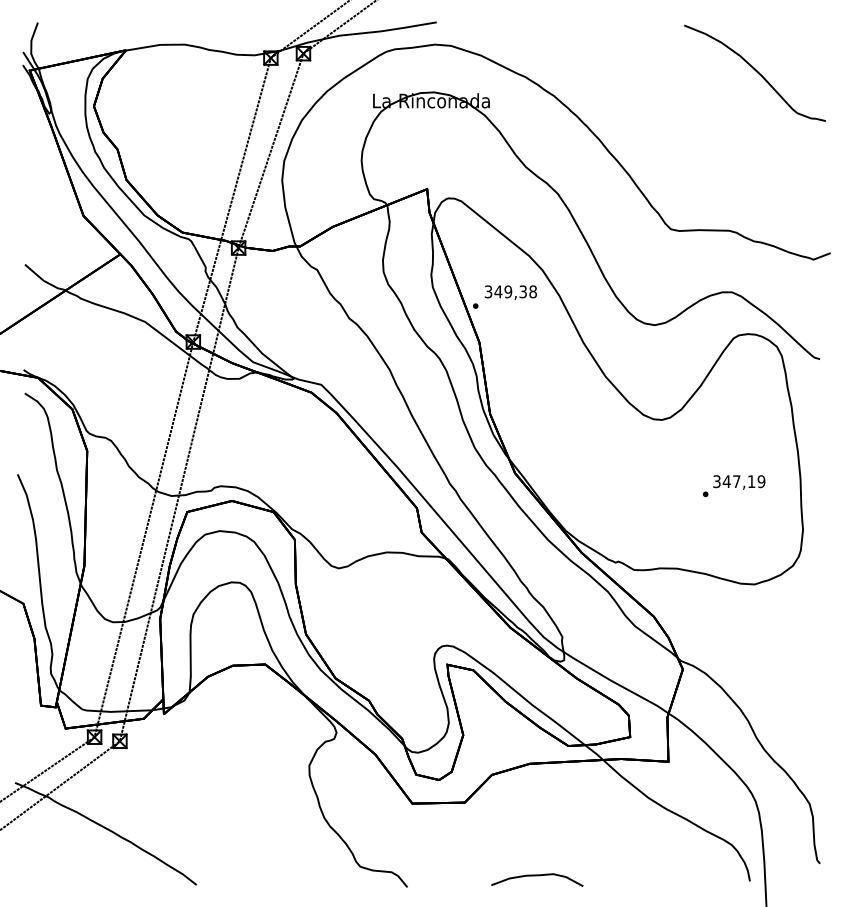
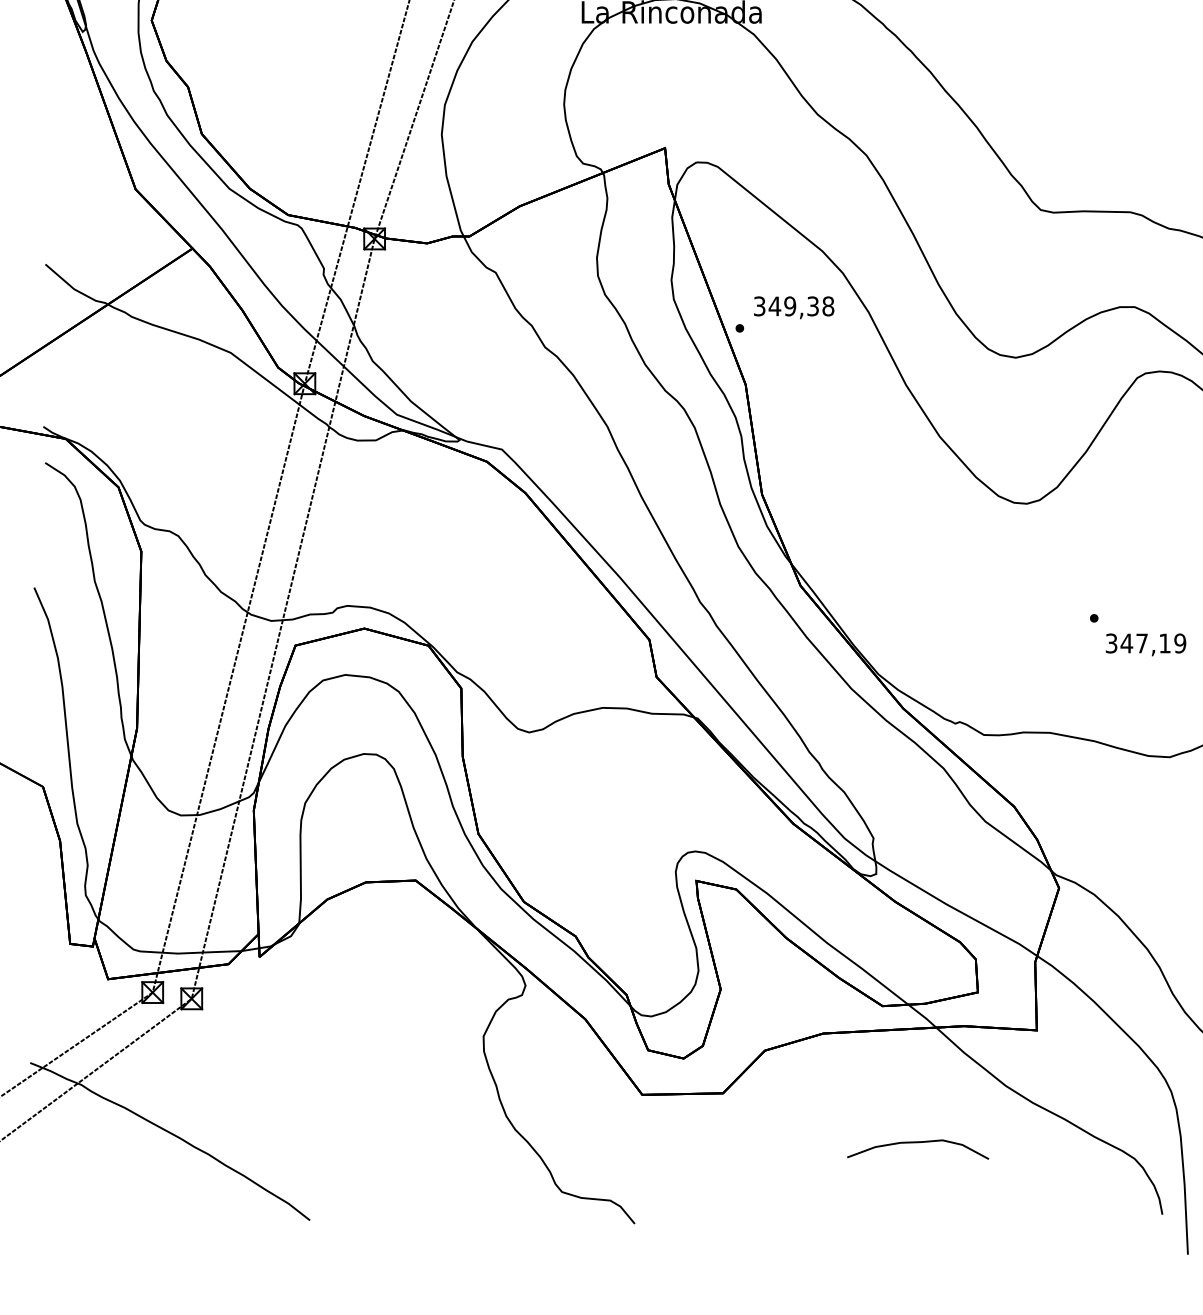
text: (739, 482) -> (1146, 644), moved
curve: (537, 876) -> (918, 1143), moved

